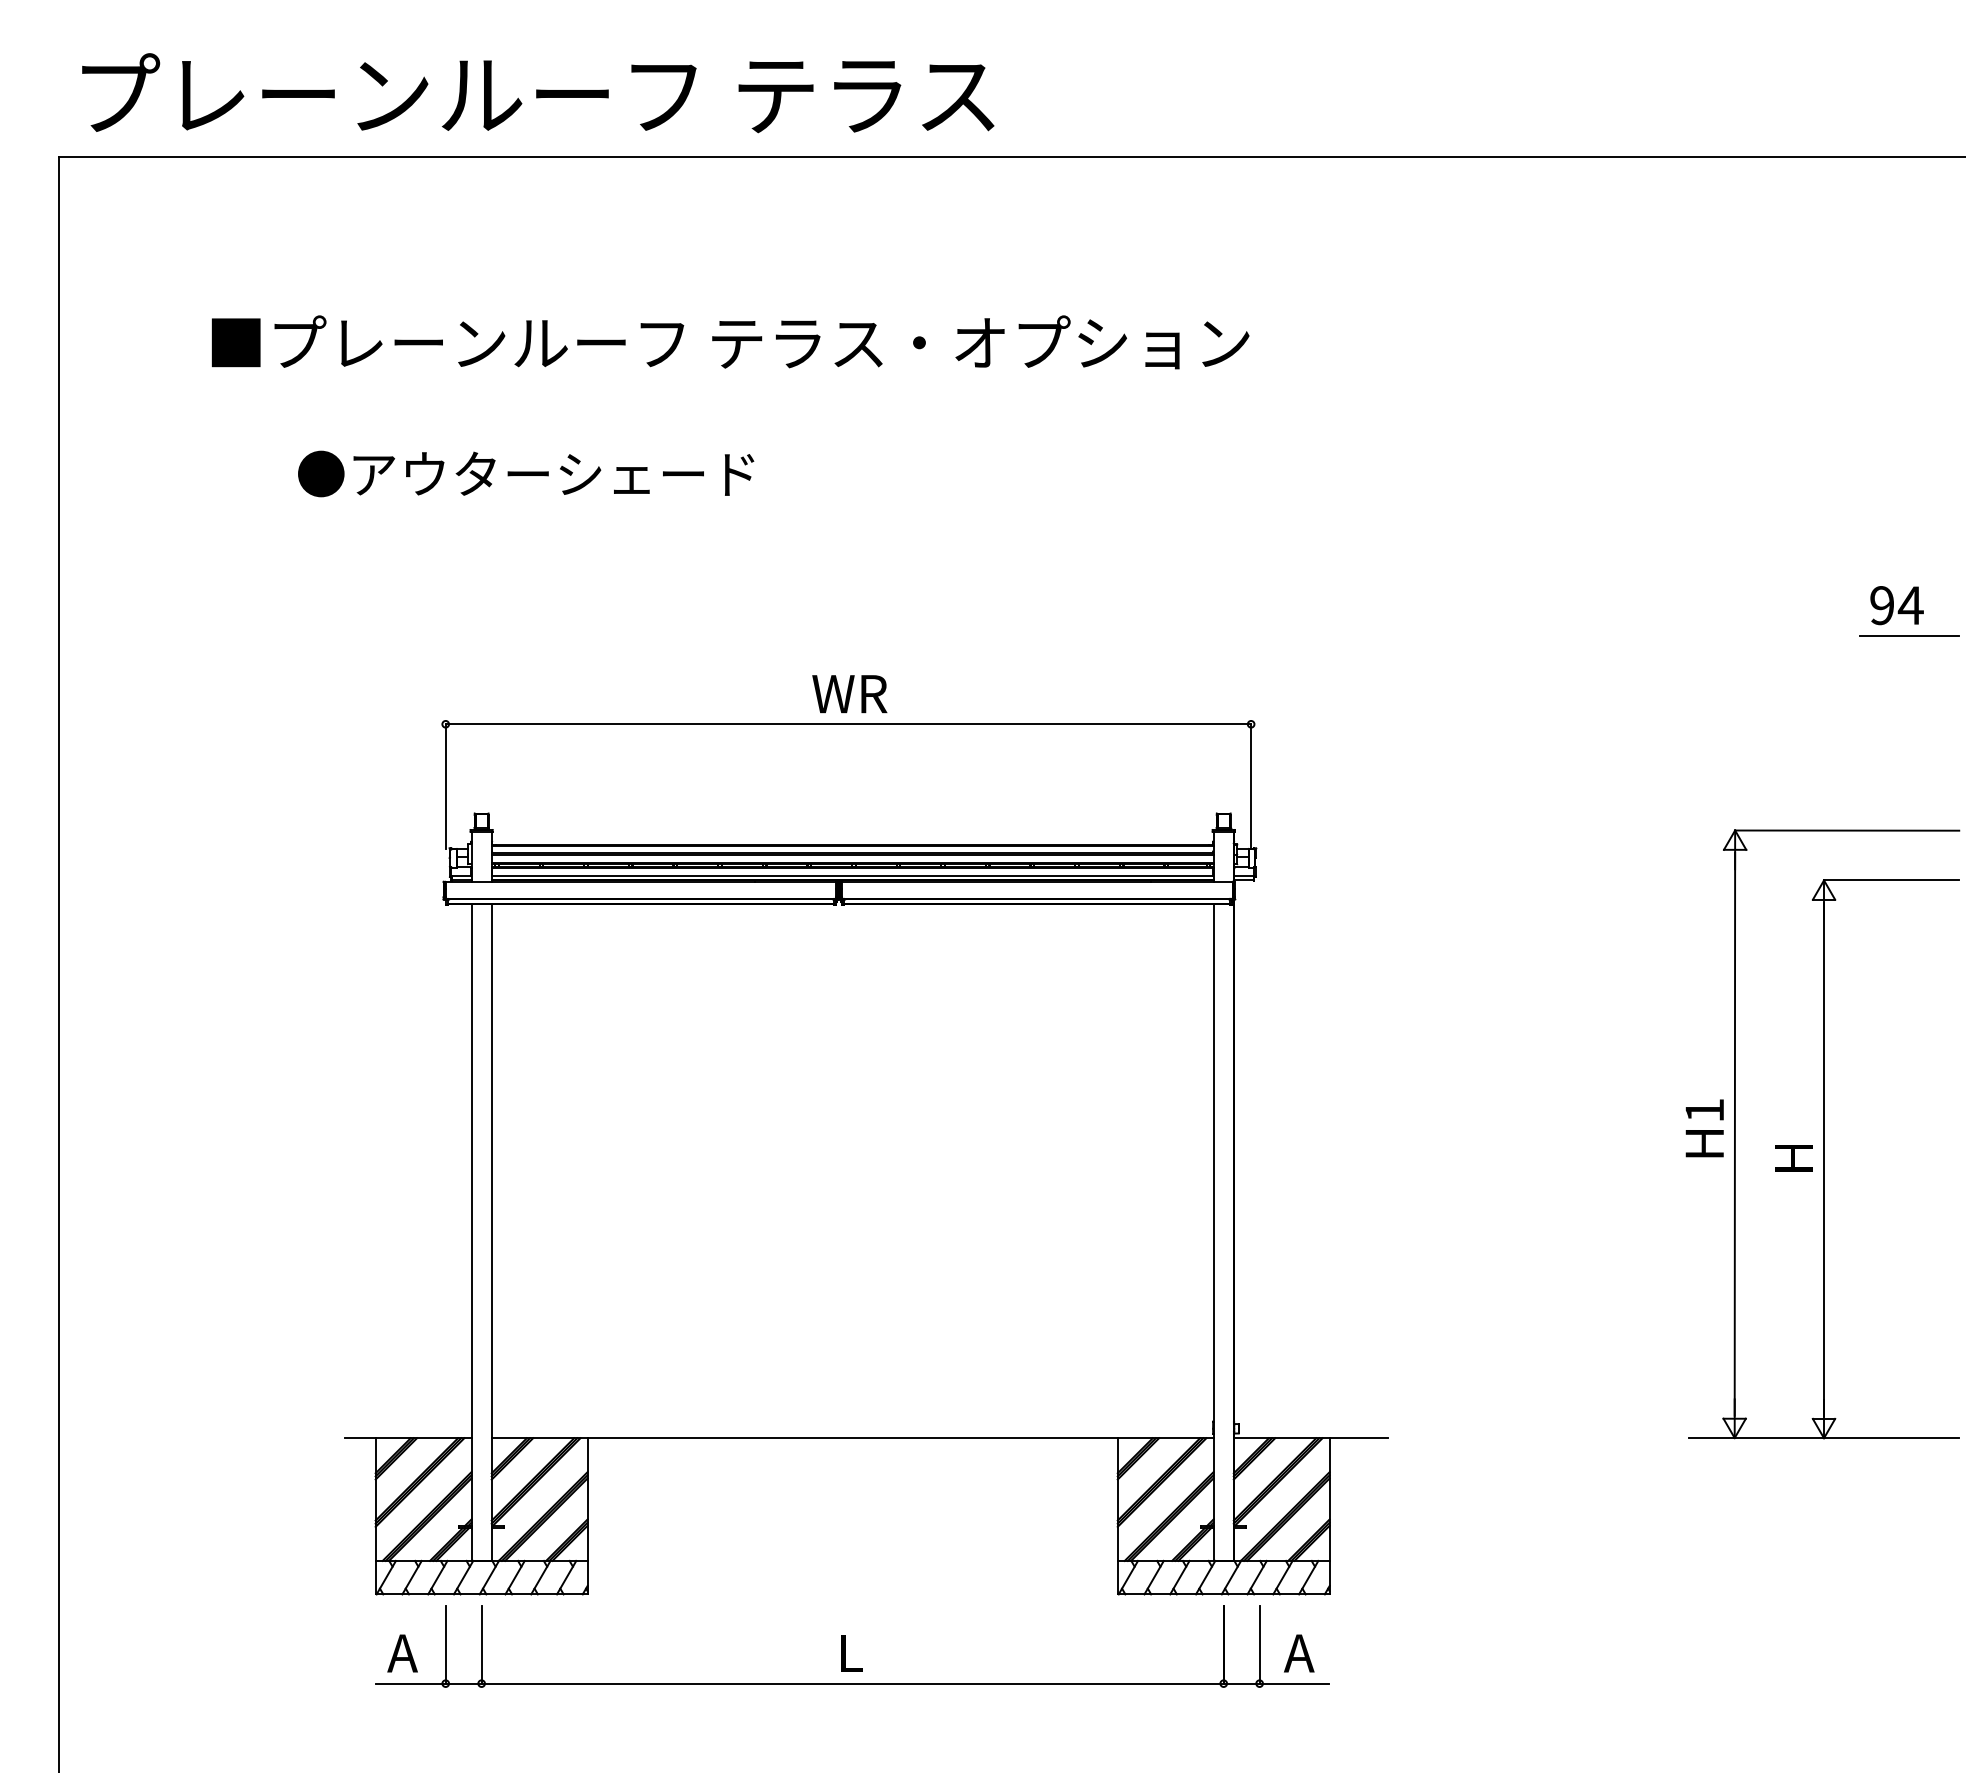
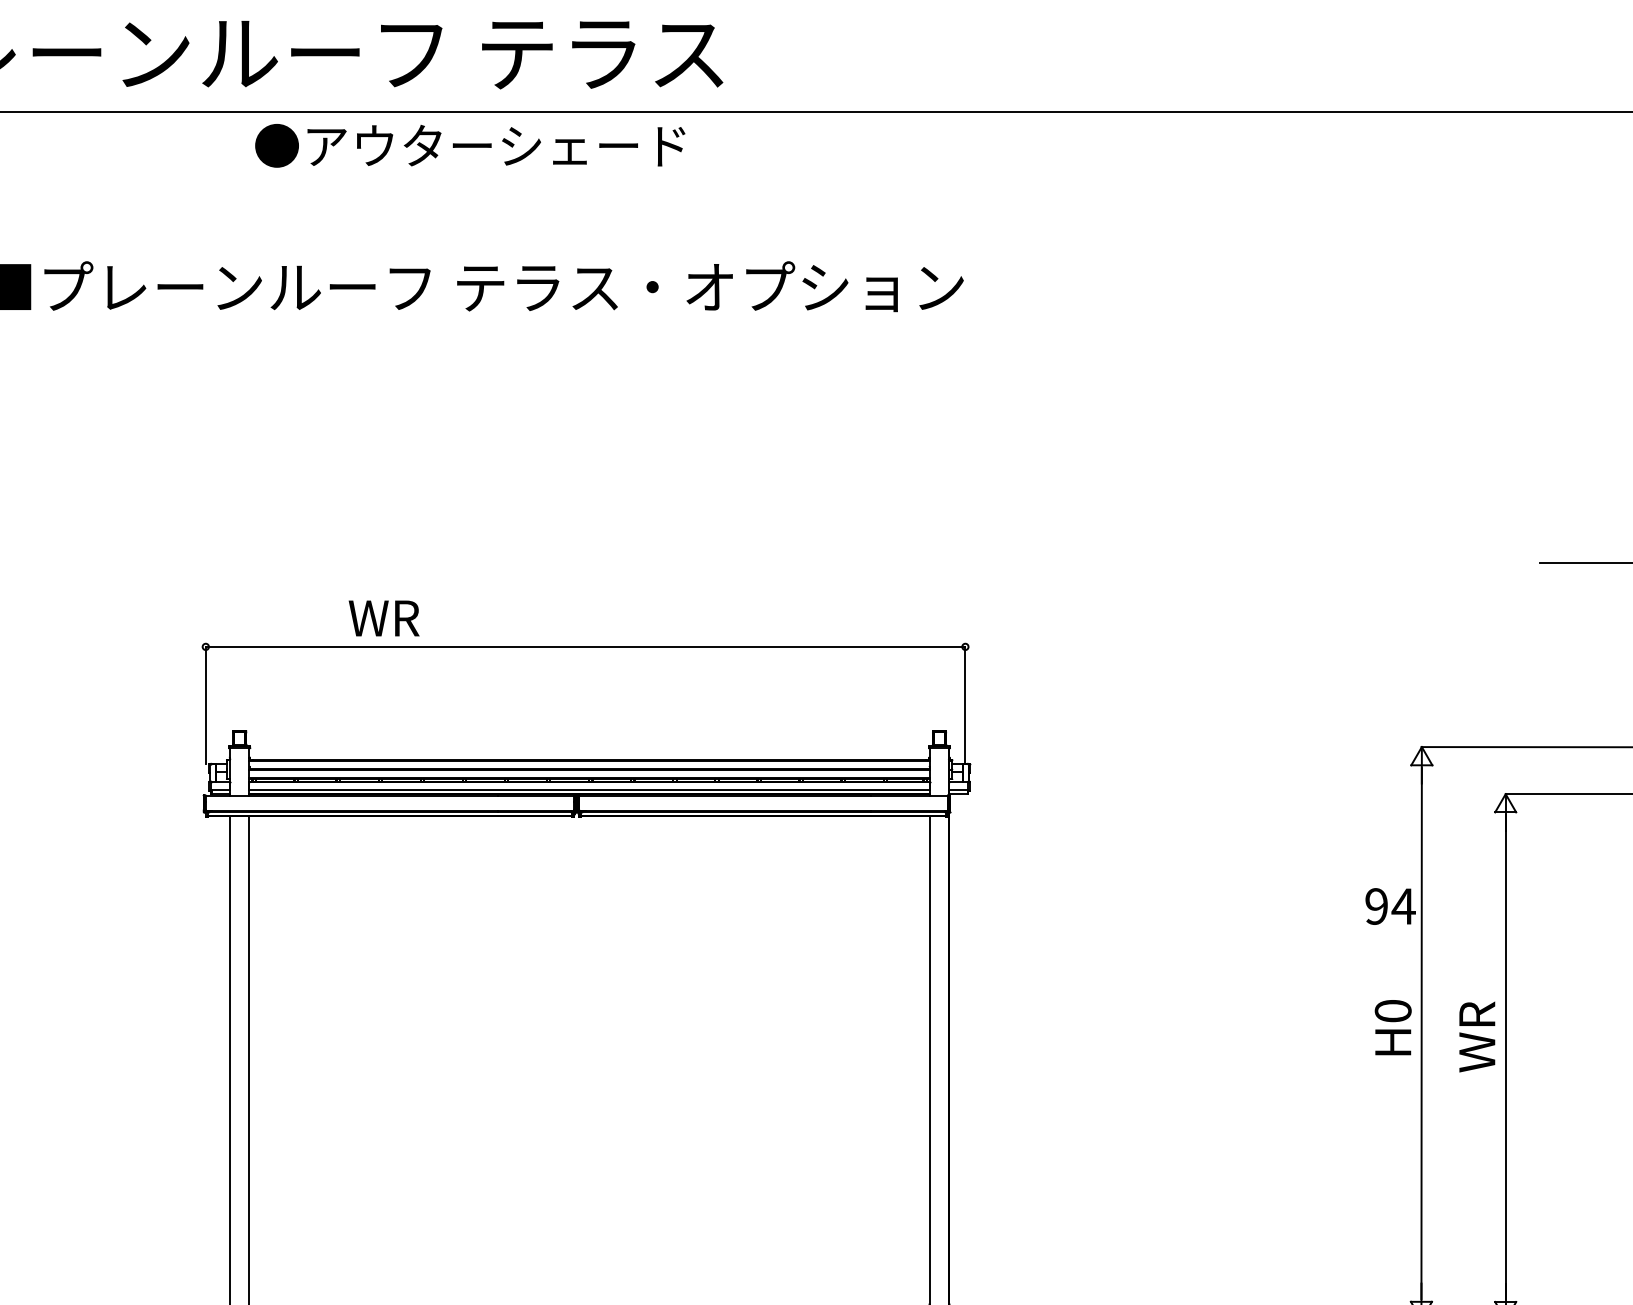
text: (526, 473) -> (470, 145), moved
text: (1896, 605) -> (1390, 906), moved
text: (849, 694) -> (383, 618), moved
text: (1704, 1110) -> (1392, 1011), H1 -> H0
text: (1793, 1137) -> (1476, 1036), H -> WR

